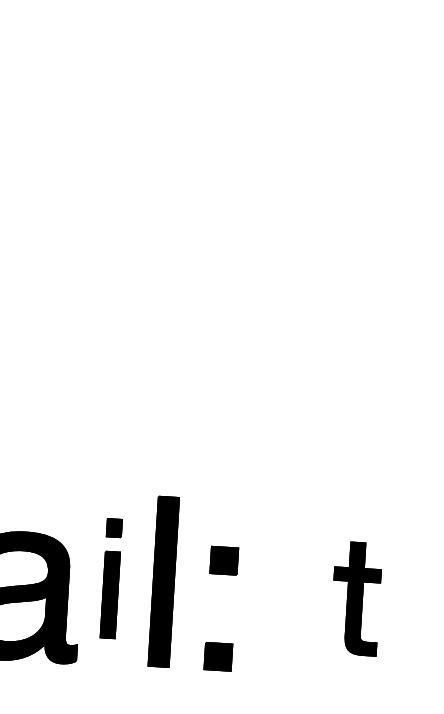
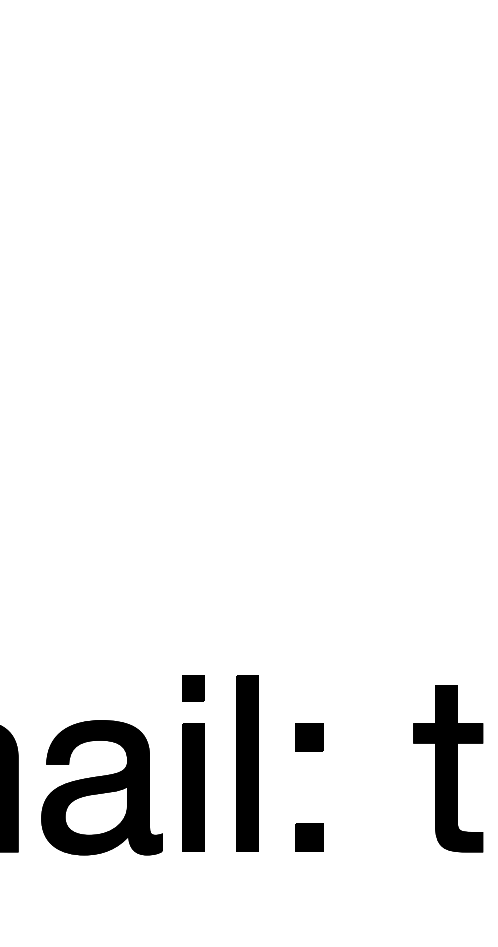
part: (111, 578) -> (193, 763), size x1.43
part: (356, 598) -> (448, 768), size x1.43

